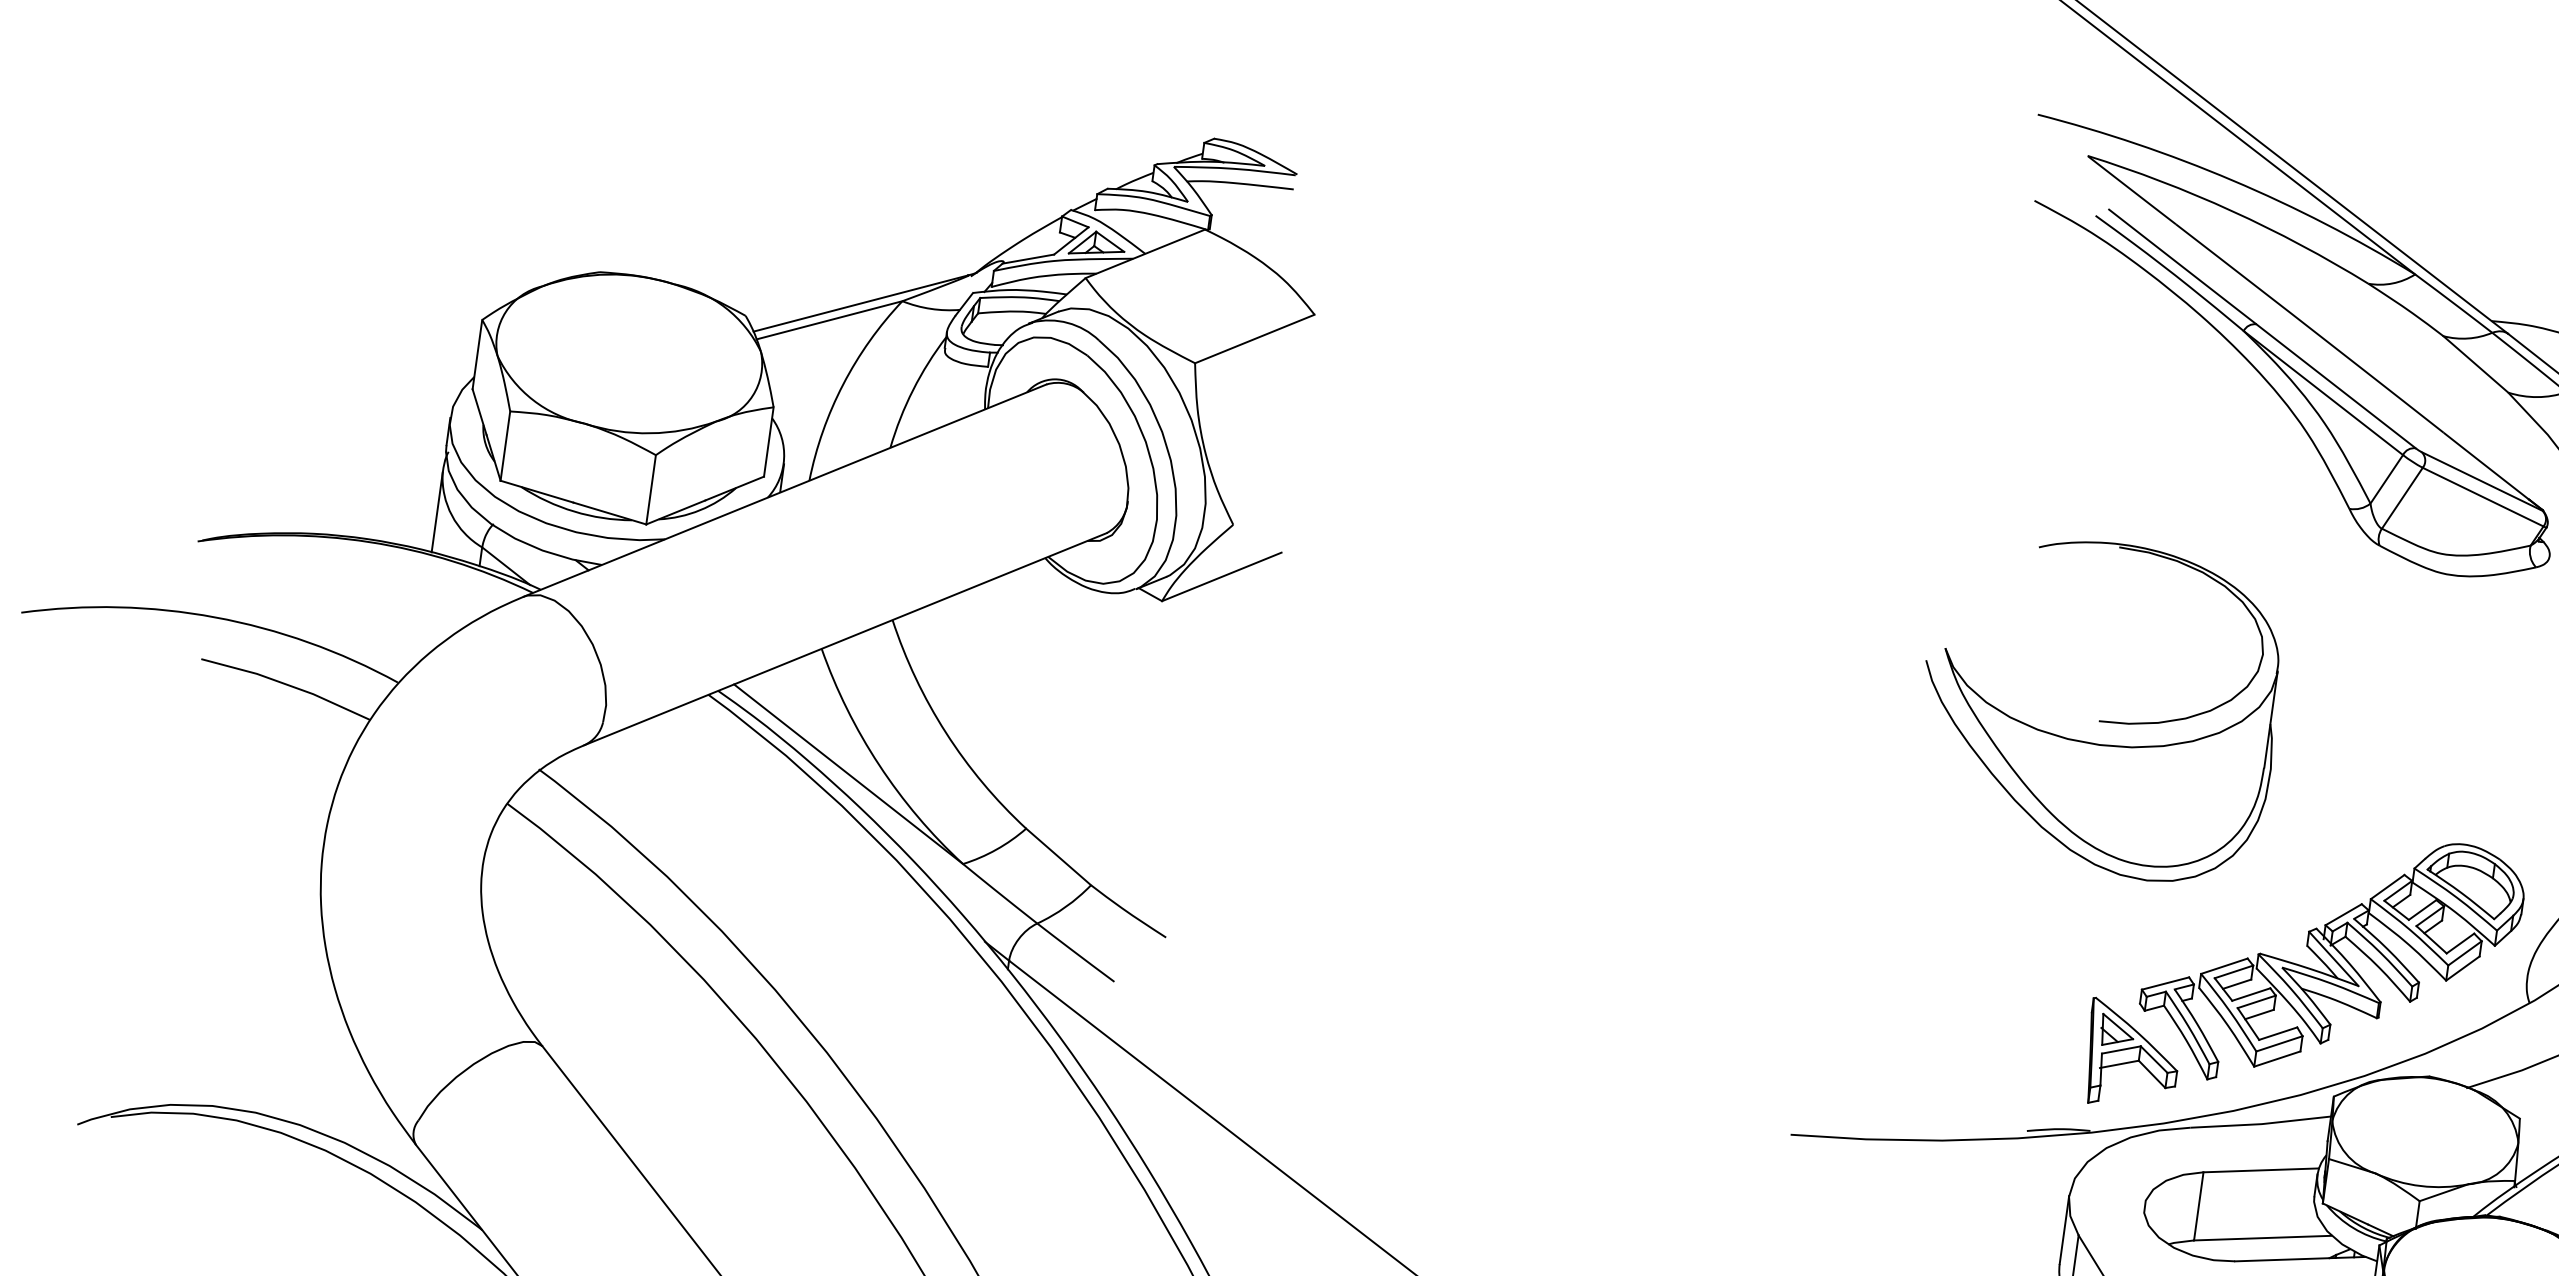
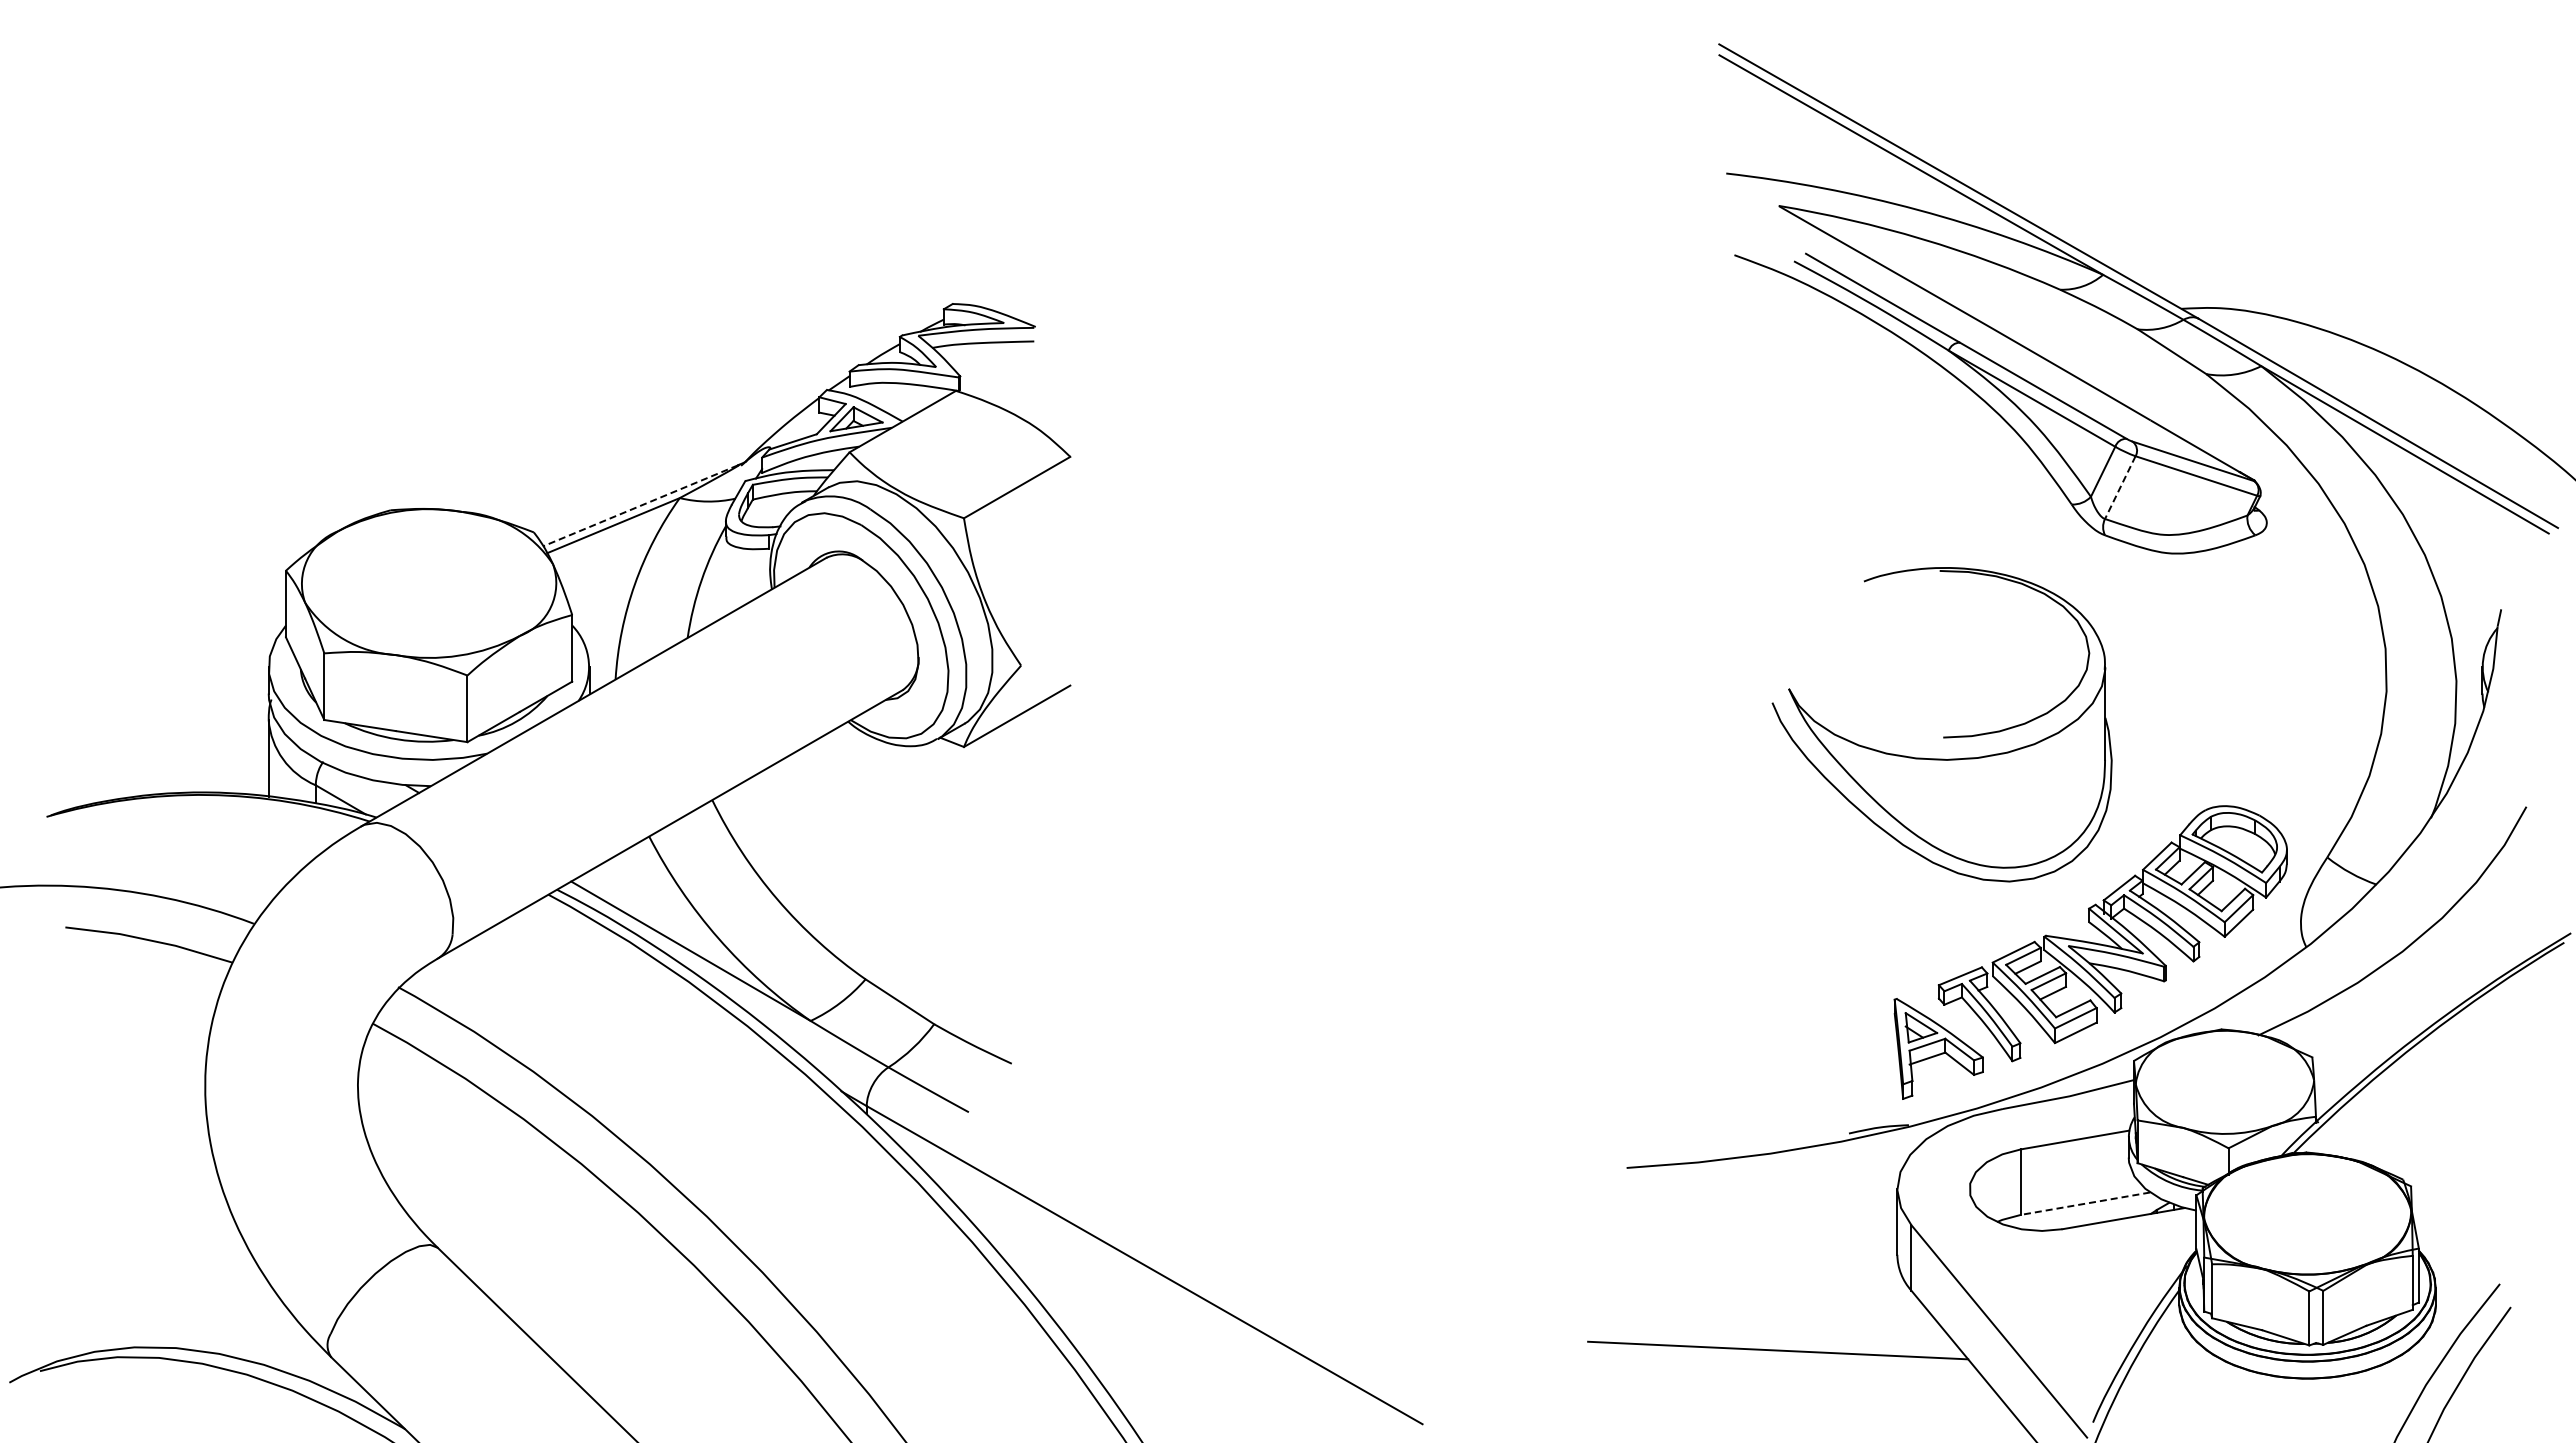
line: (860, 303) -> (640, 505), solid -> dashed
line: (2402, 498) -> (2120, 487), solid -> dashed
part: (2099, 720) -> (1943, 736), moved
line: (2262, 1237) -> (2085, 1203), solid -> dashed

